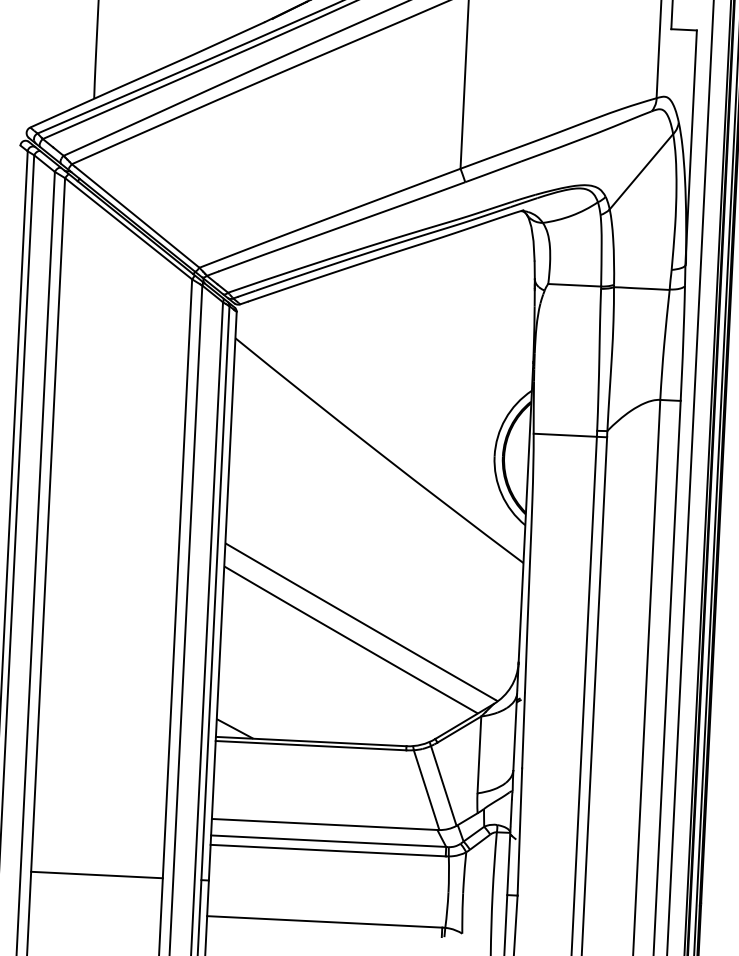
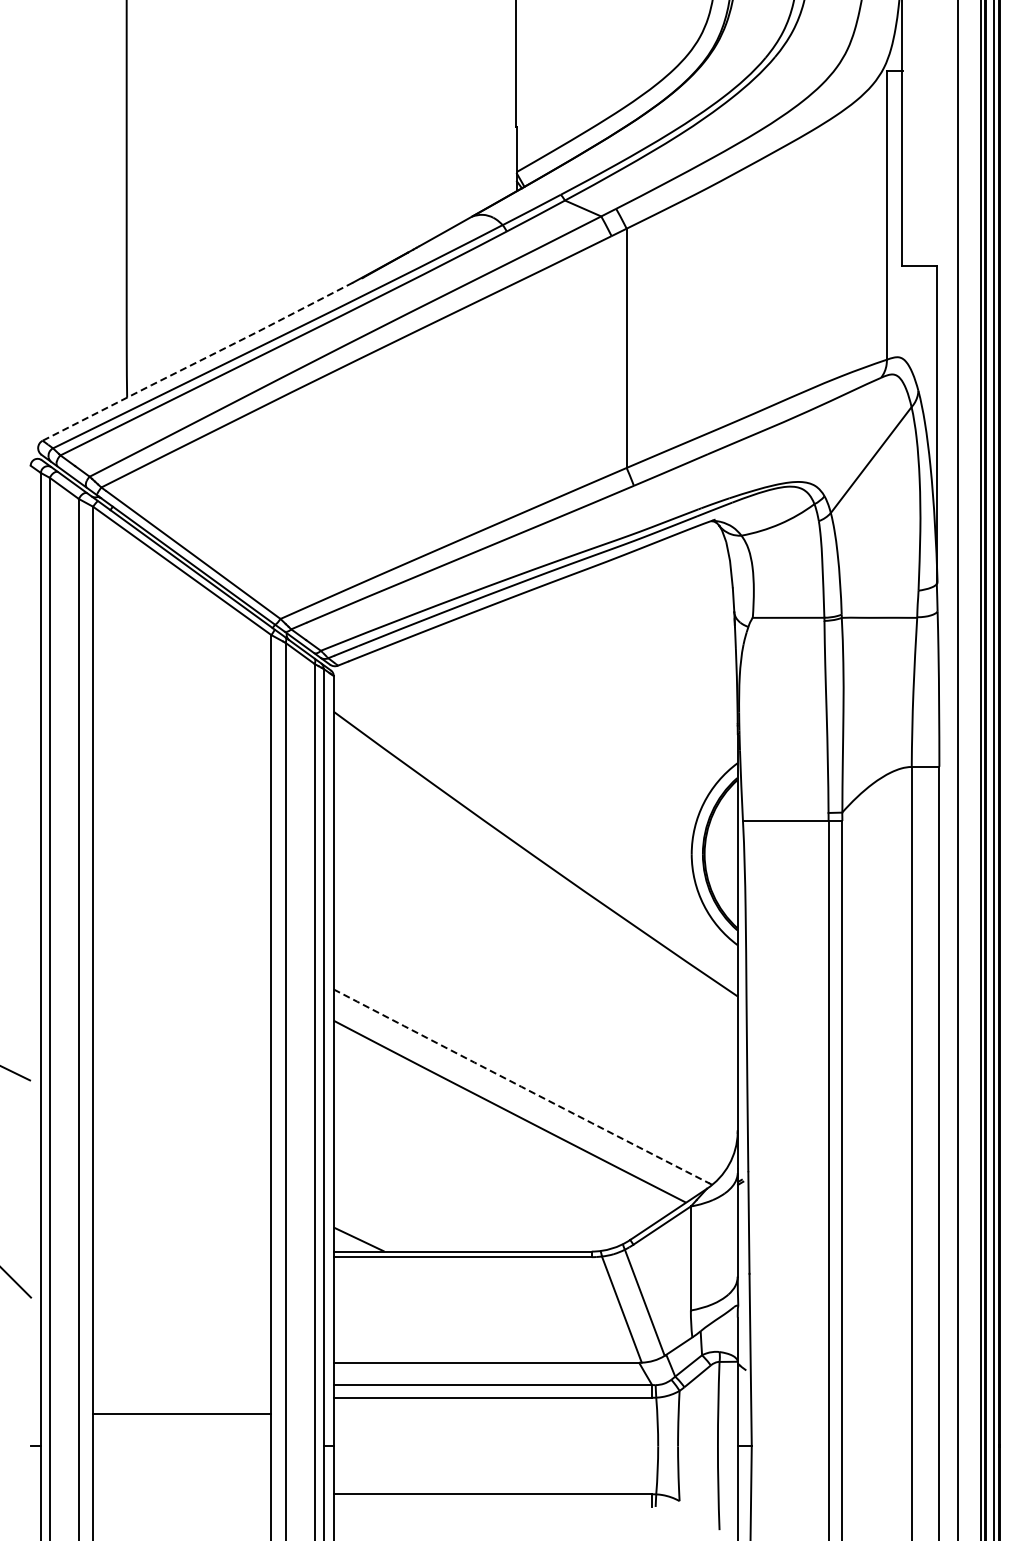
line: (147, 75) -> (197, 362), solid -> dashed
arc: (360, 621) -> (521, 1086), solid -> dashed
line: (97, 875) -> (182, 1414), moved

